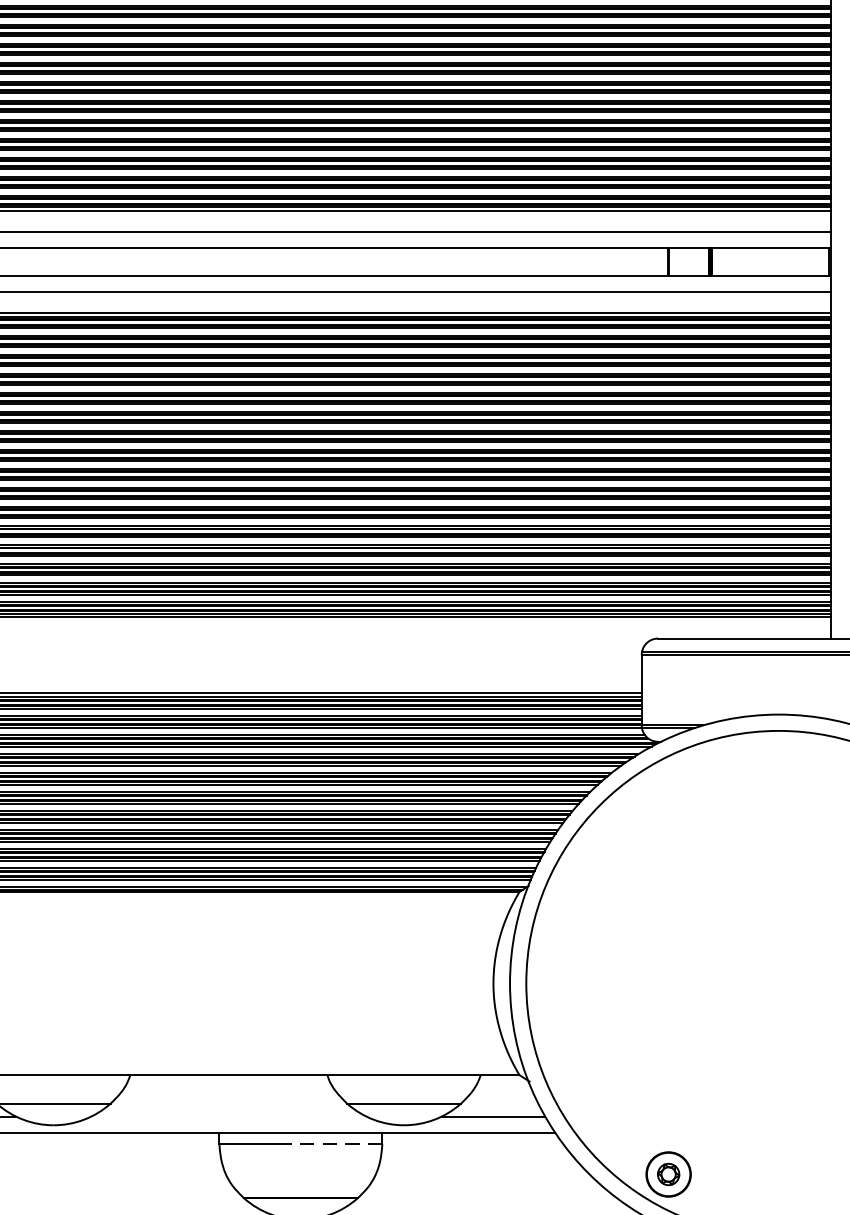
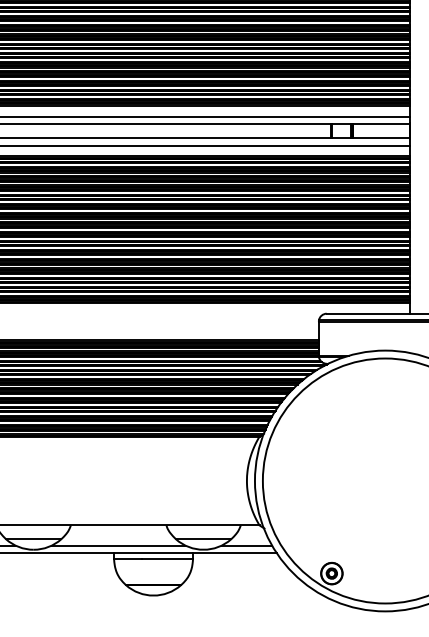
line: (228, 1116) -> (118, 545), added
line: (329, 1143) -> (167, 558), dashed -> solid

